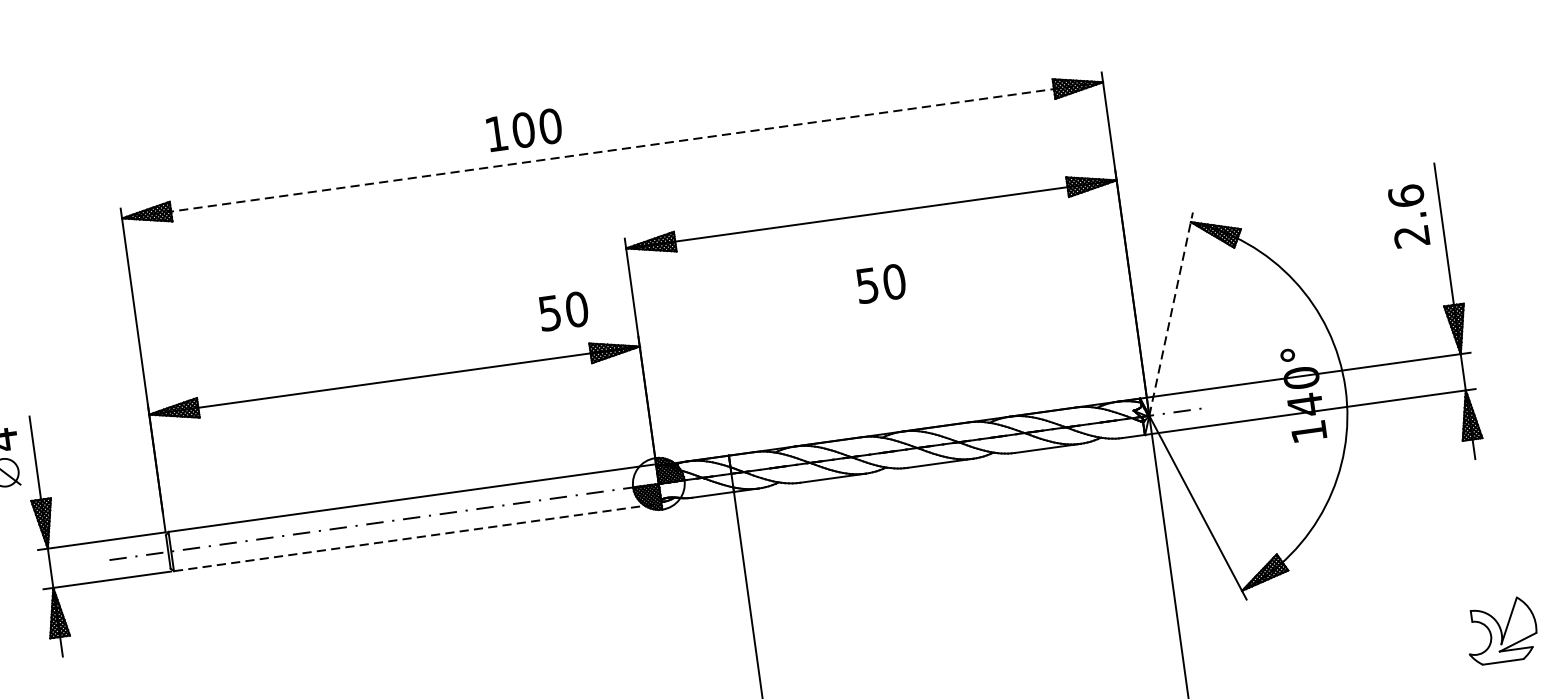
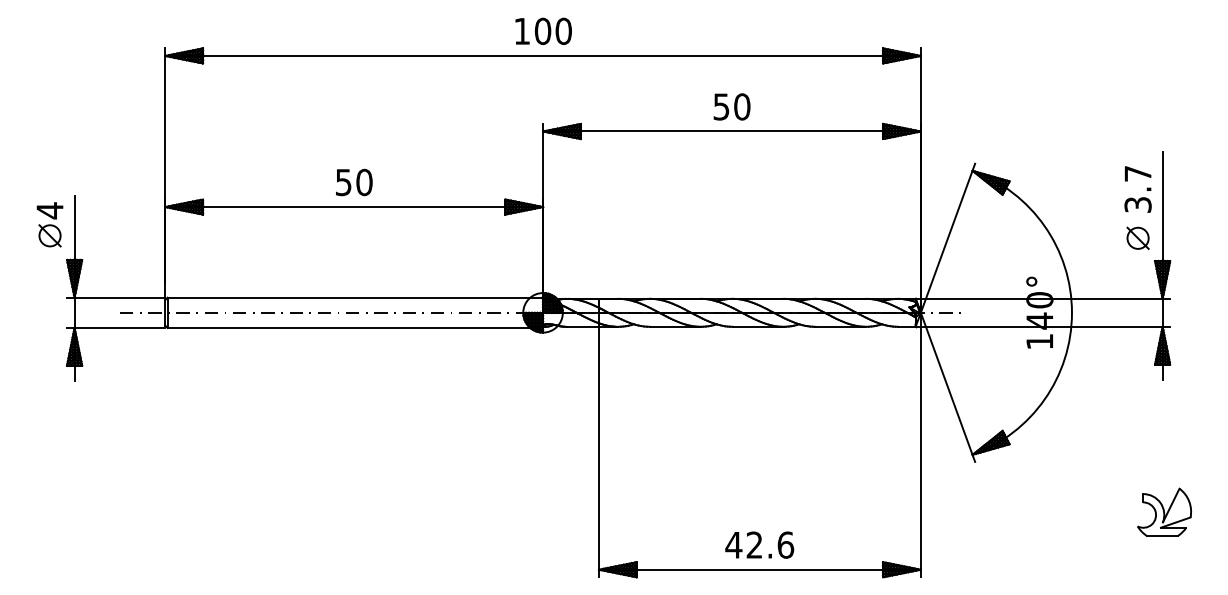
text: (524, 128) -> (543, 30), moved
line: (613, 149) -> (543, 55), dashed -> solid
text: (1408, 215) -> (1137, 188), 2.6 -> 3.7
part: (1417, 278) -> (1137, 237), added
text: (880, 283) -> (731, 106), moved
text: (563, 311) -> (354, 182), moved
line: (1171, 313) -> (948, 237), dashed -> solid
line: (417, 536) -> (355, 327), dashed -> solid

